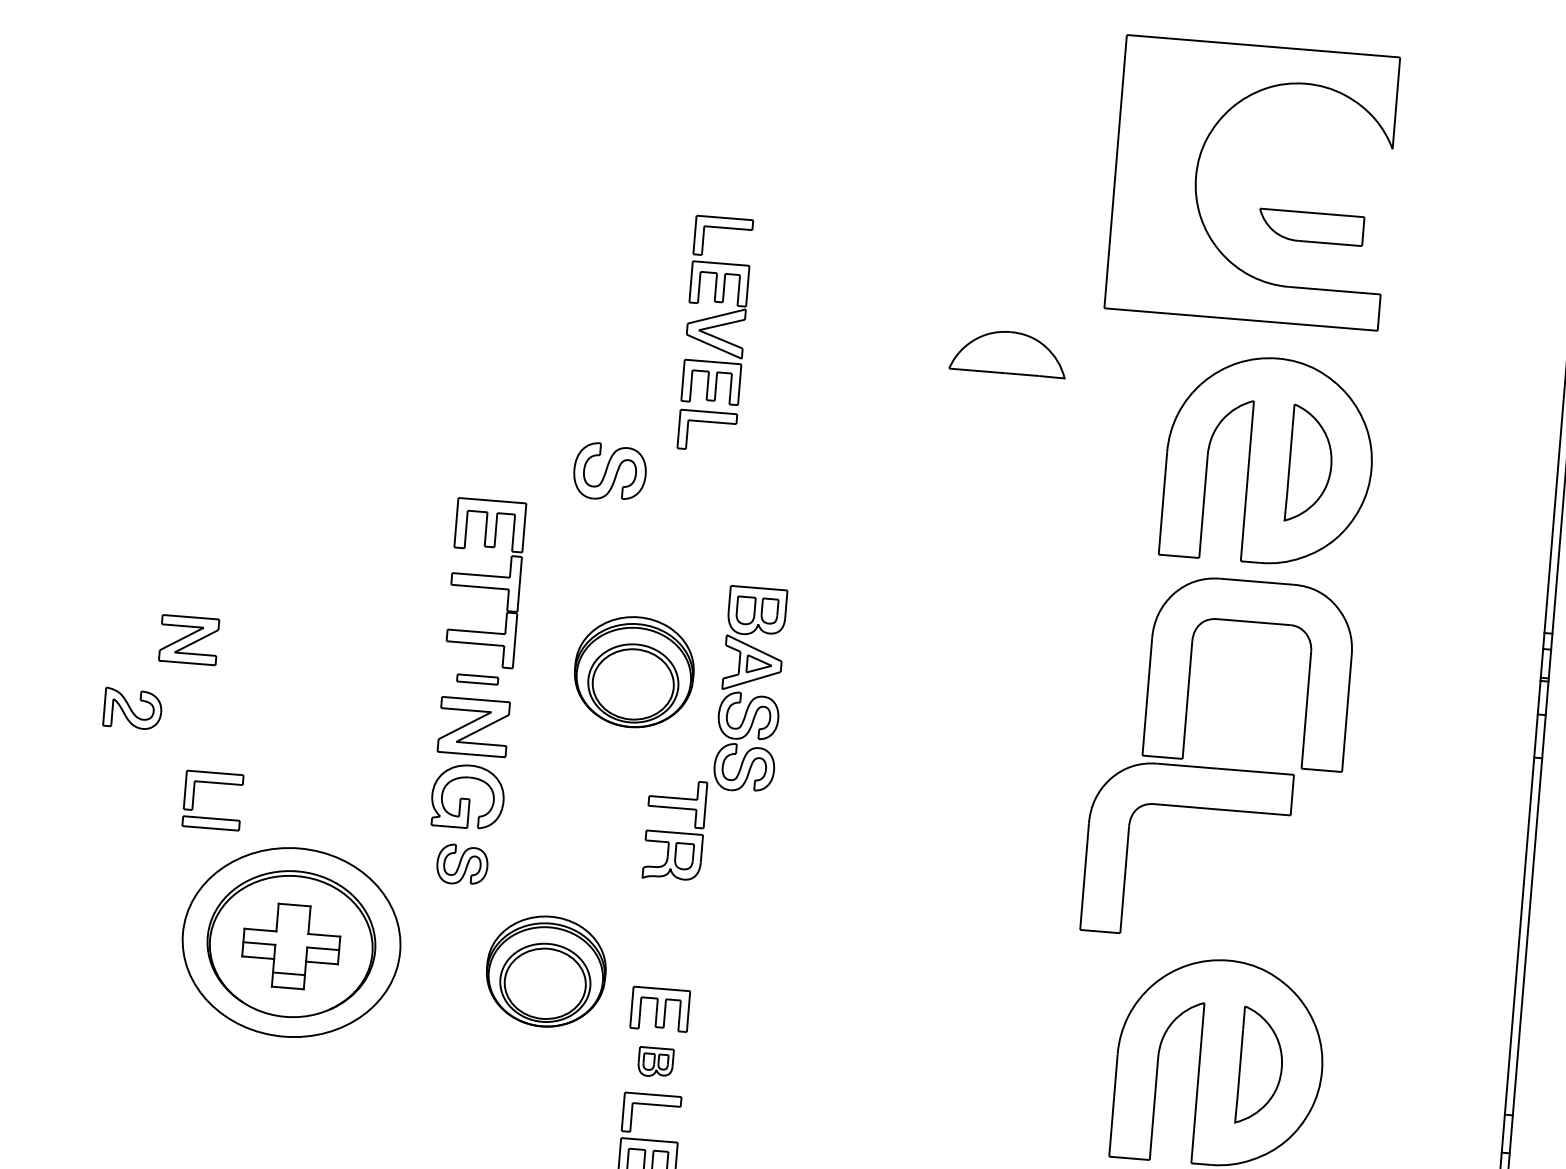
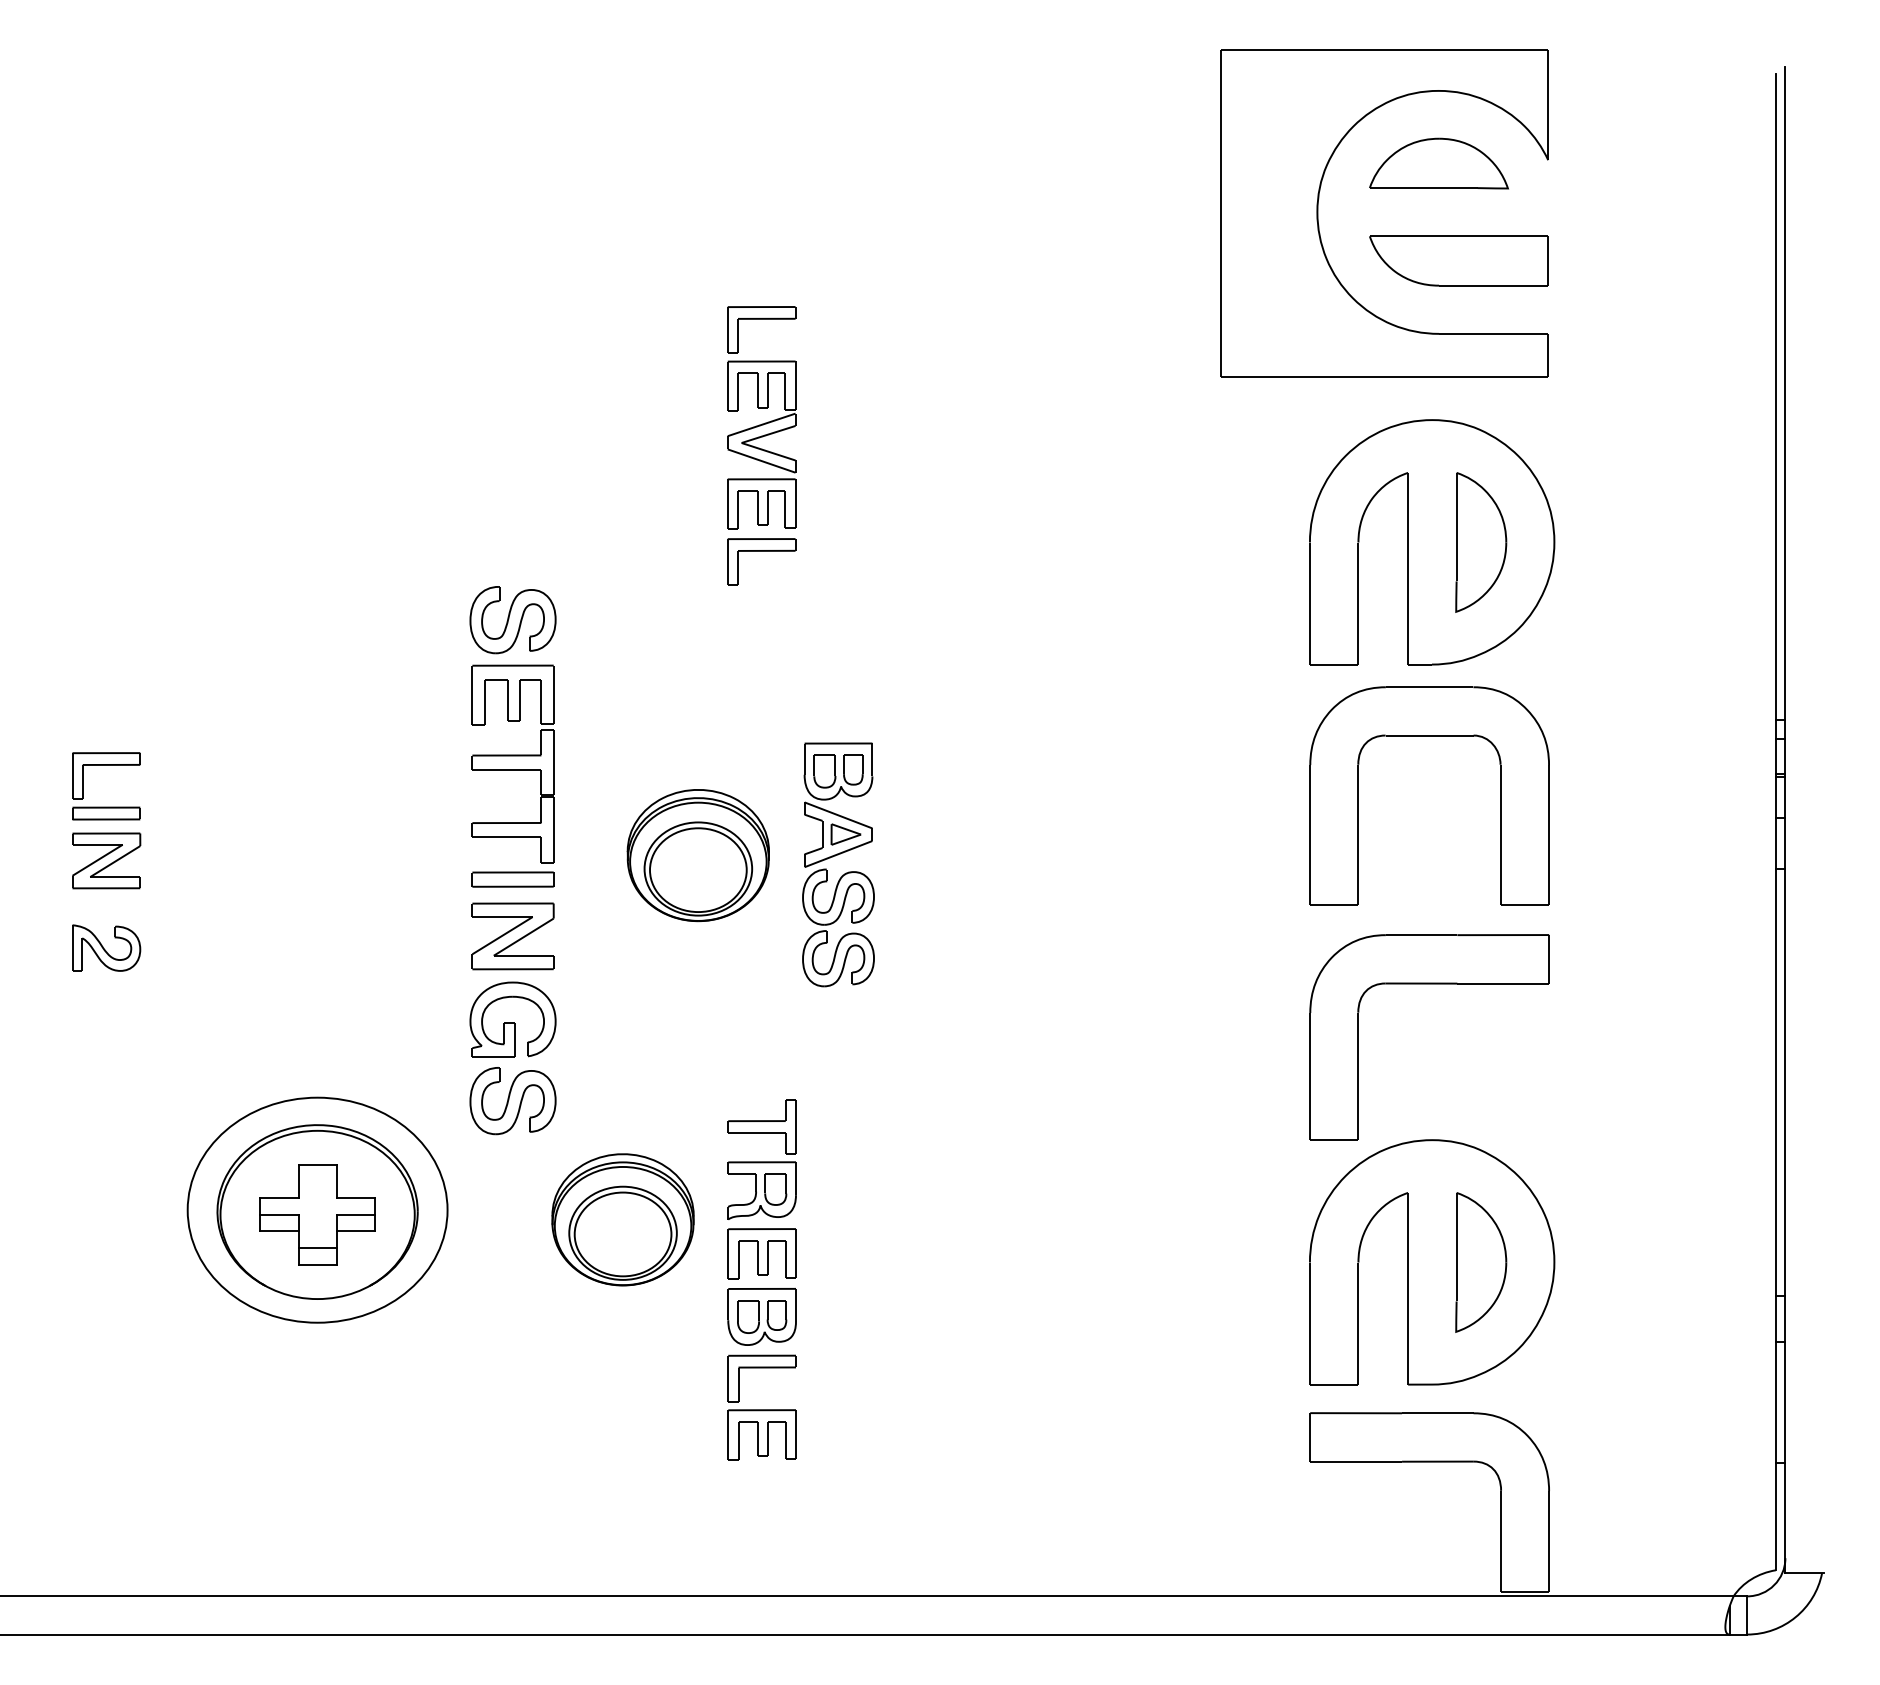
part: (1310, 226) -> (1458, 260), size x1.43
part: (1008, 352) -> (1438, 163), moved
part: (609, 472) -> (512, 620), moved
part: (189, 639) -> (106, 860), moved
part: (477, 679) -> (512, 879), size x1.67
part: (1190, 807) -> (1429, 984), moved
part: (211, 817) -> (106, 806), moved
part: (674, 830) -> (761, 1159), moved
part: (461, 865) -> (512, 1101), size x1.43
part: (655, 1061) -> (761, 1316), size x1.67

